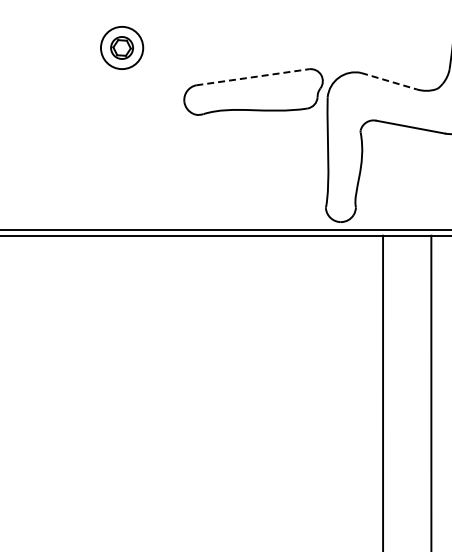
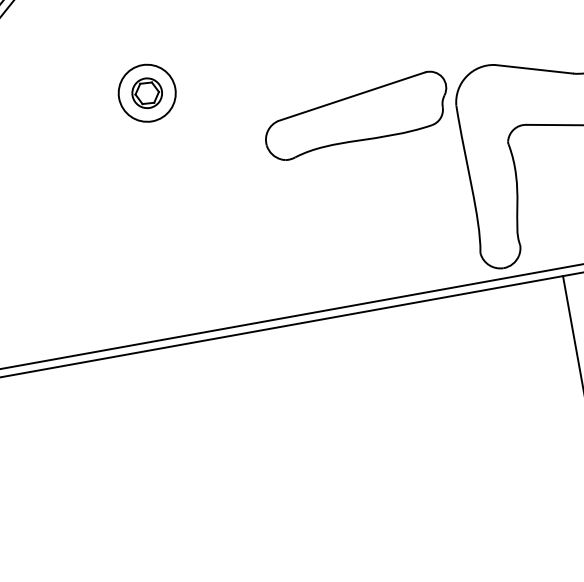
part: (122, 47) -> (147, 92), moved
line: (253, 77) -> (352, 96), dashed -> solid
line: (389, 81) -> (534, 69), dashed -> solid

